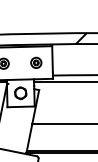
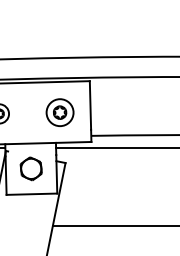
hatch: (63, 56) -> (110, 100), removed
part: (36, 62) -> (60, 111), size x1.4

